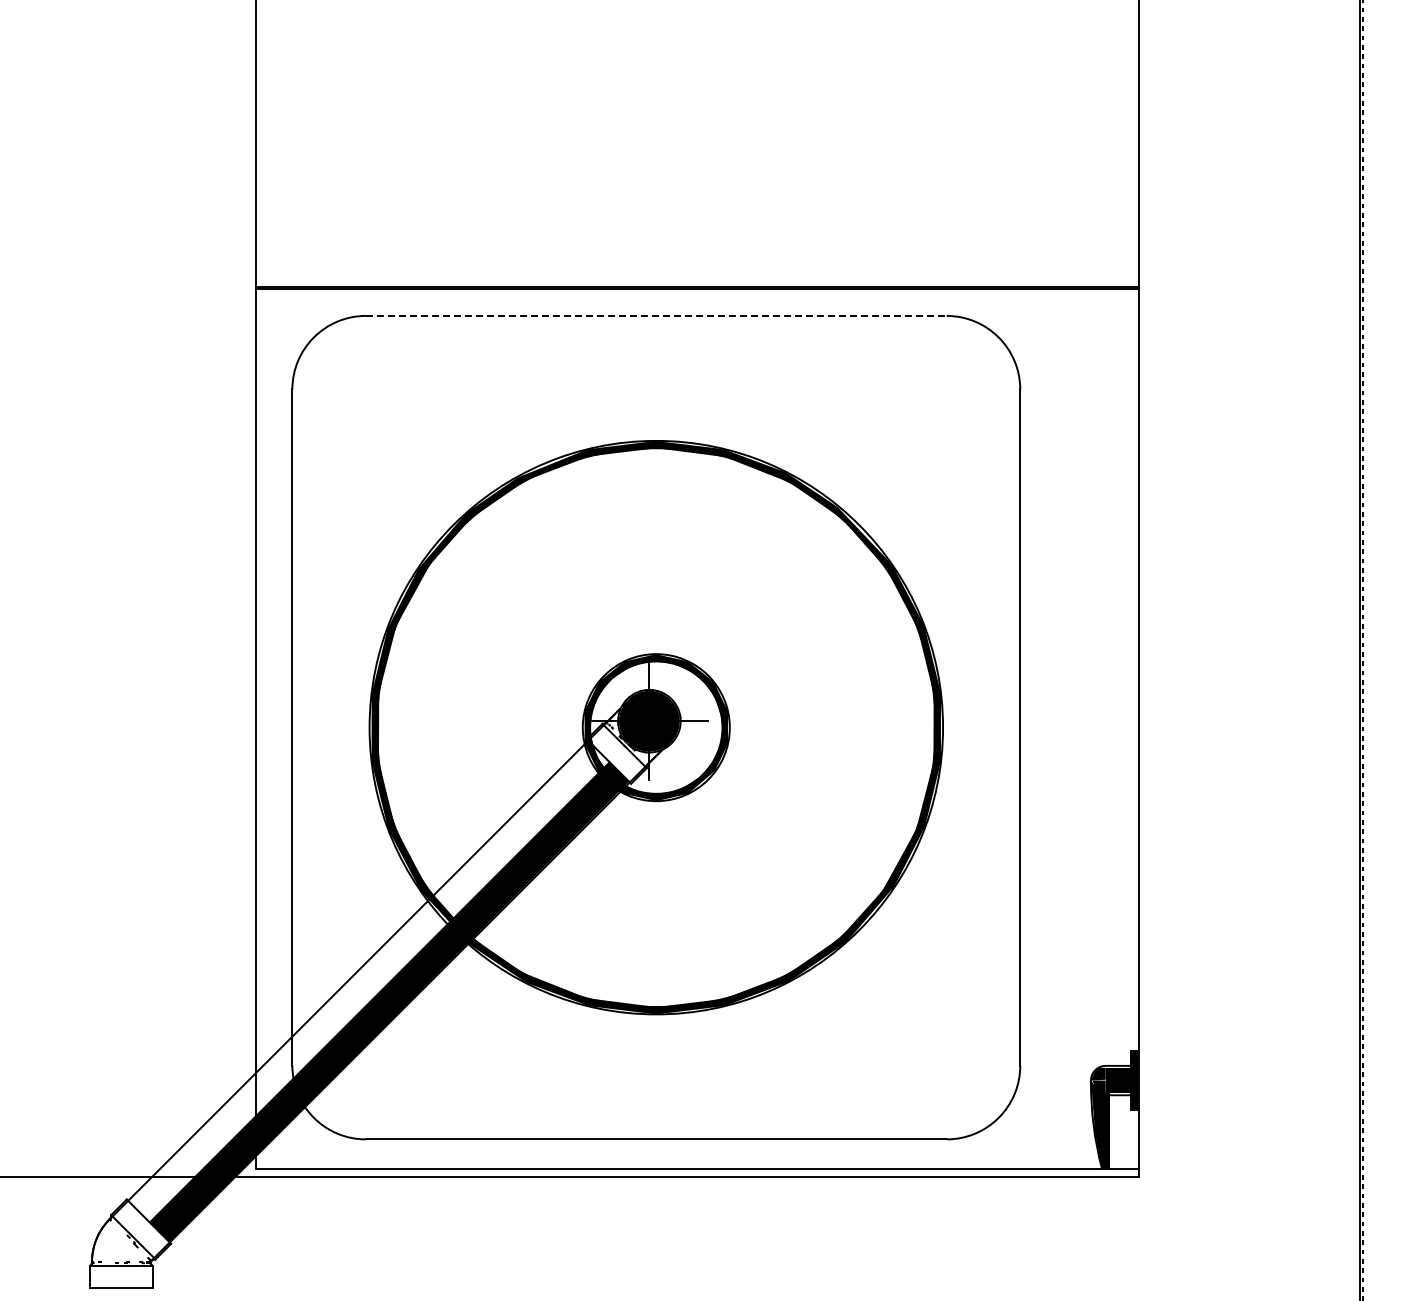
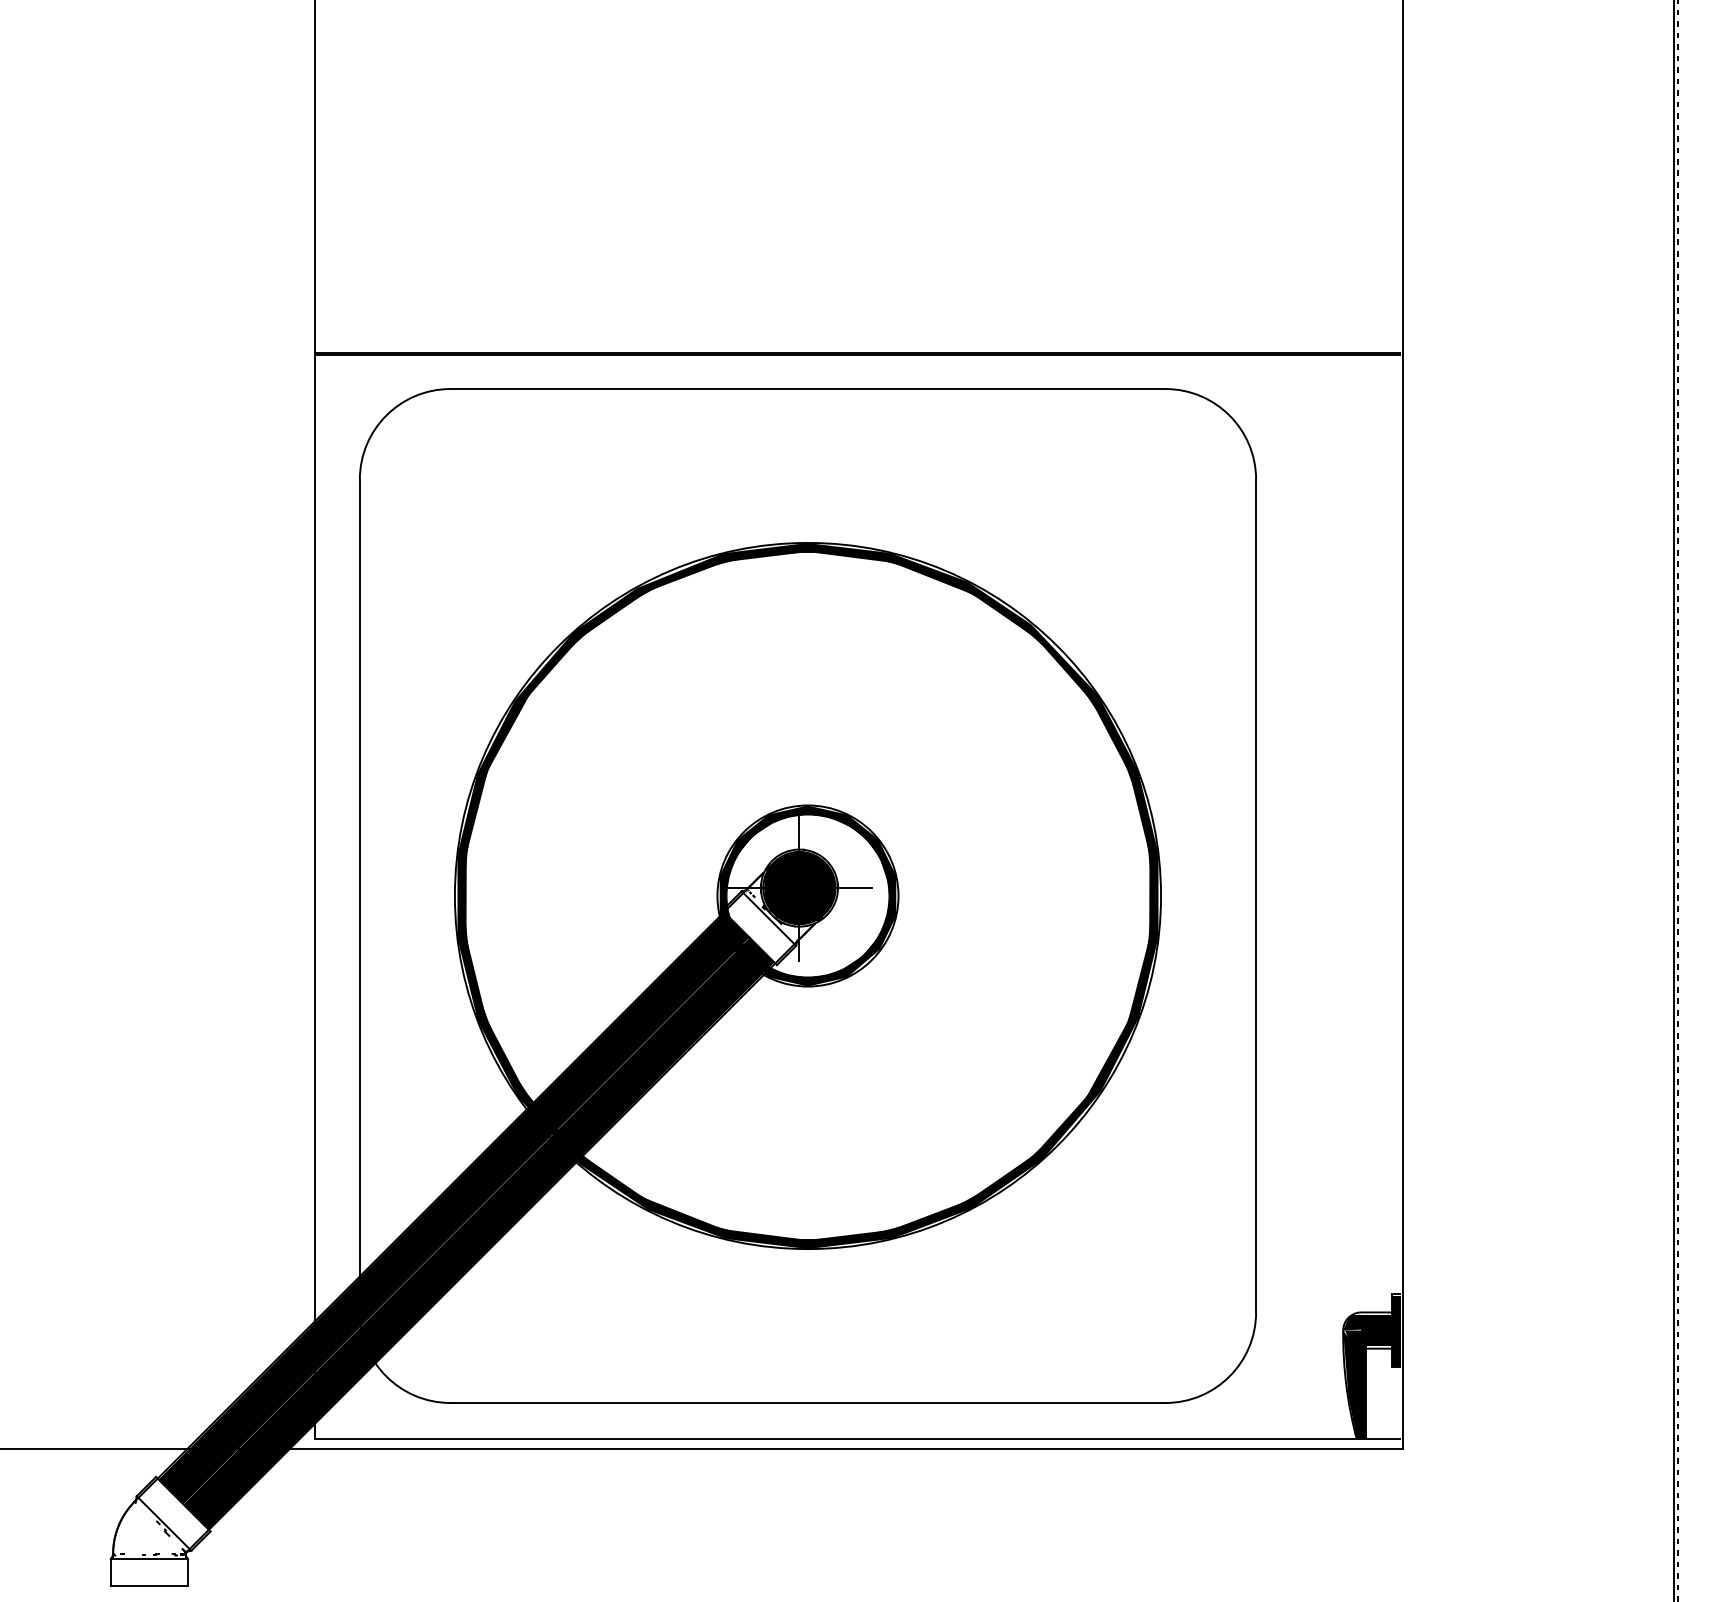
line: (656, 315) -> (808, 388), dashed -> solid
fill: (368, 981) -> (453, 1208), added

